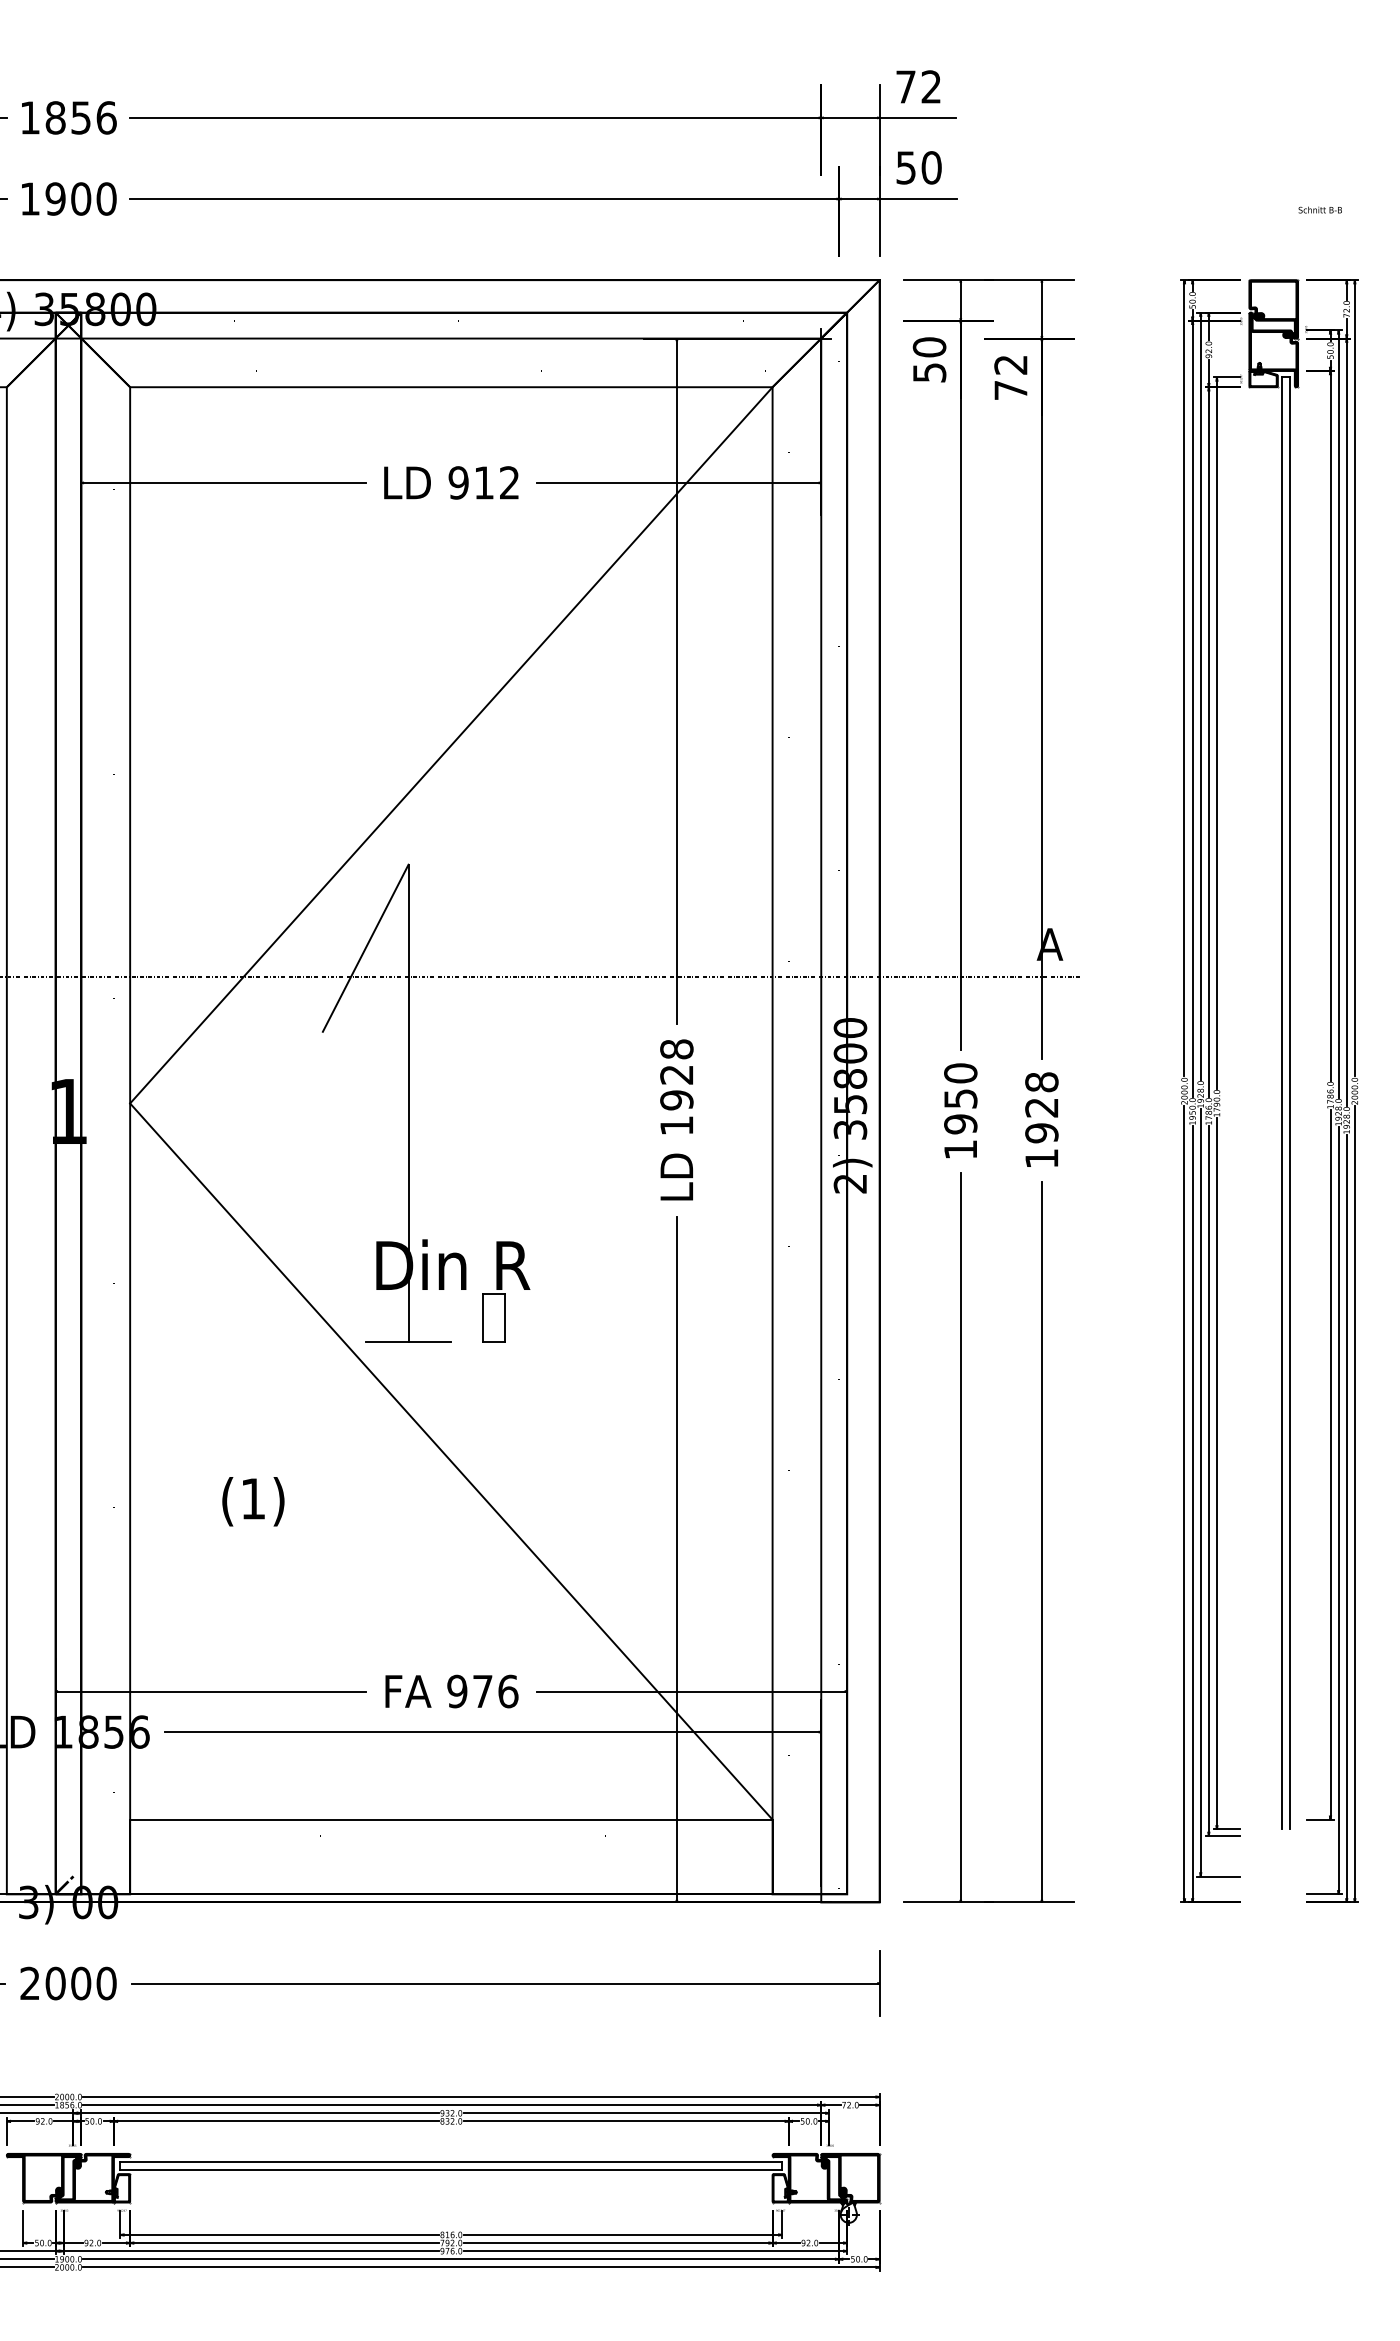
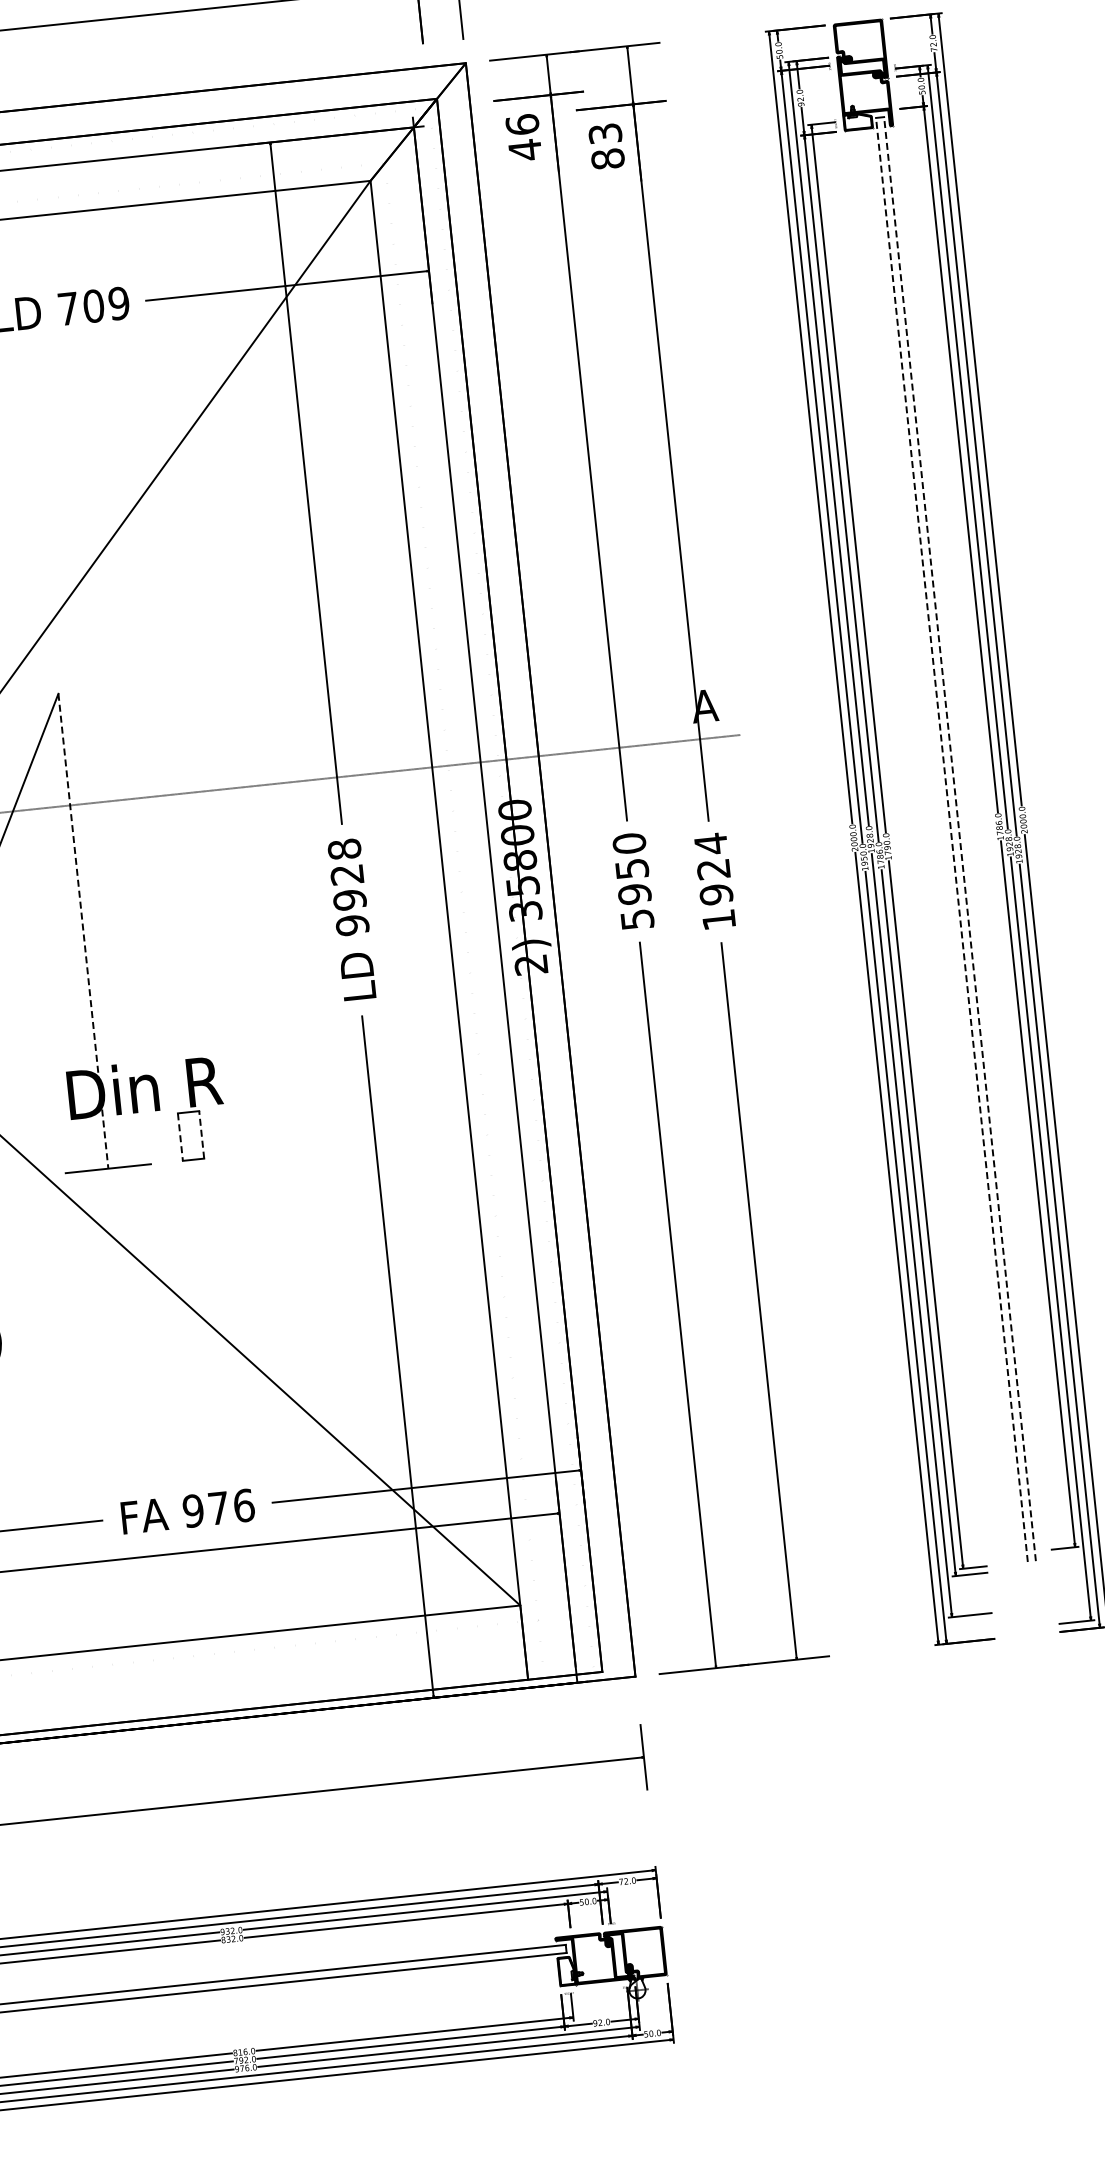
text: (929, 360) -> (523, 137), 50 -> 46
text: (1010, 377) -> (606, 146), 72 -> 83
text: (483, 482) -> (93, 305), 912 -> 709
text: (1041, 1081) -> (710, 843), 1928 -> 1924
line: (408, 1103) -> (83, 931), solid -> dashed
line: (1281, 1103) -> (951, 840), solid -> dashed
line: (1289, 1103) -> (959, 839), solid -> dashed
text: (676, 1125) -> (352, 925), 1928 -> 9928
text: (960, 1149) -> (637, 919), 1950 -> 5950
line: (483, 1318) -> (180, 1137), solid -> dashed
line: (504, 1318) -> (201, 1135), solid -> dashed

